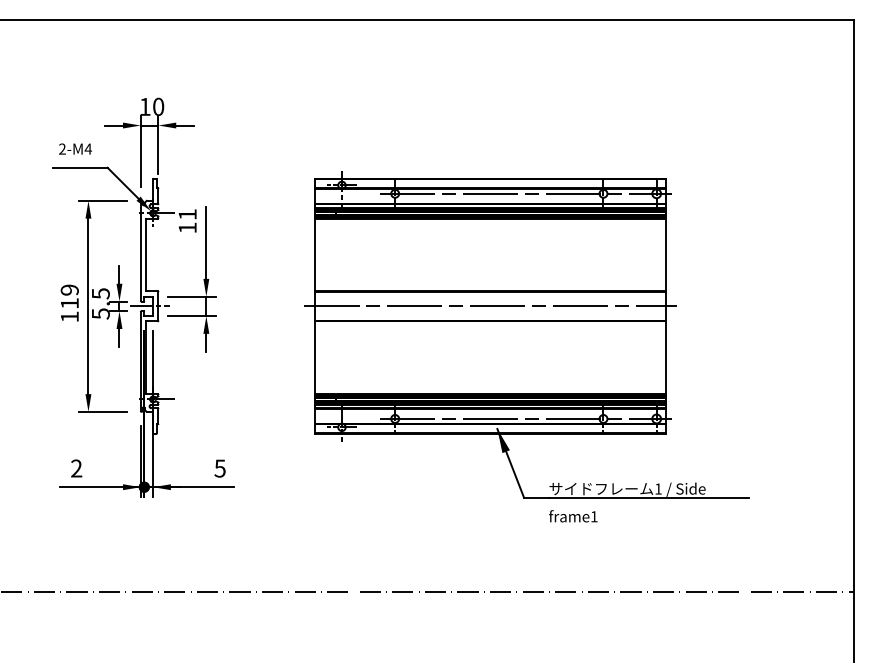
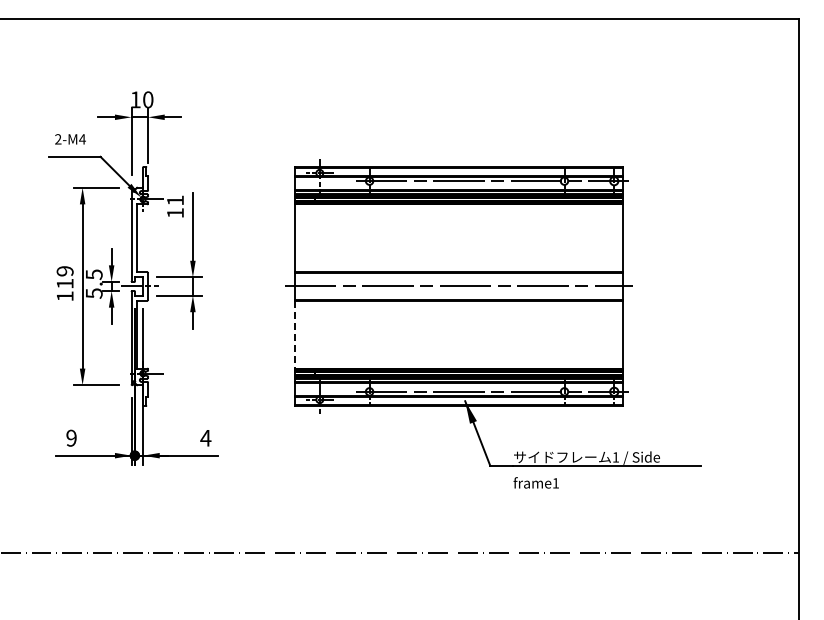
line: (314, 358) -> (294, 335), solid -> dashed
text: (76, 468) -> (71, 438), 2 -> 9
text: (219, 468) -> (205, 438), 5 -> 4

